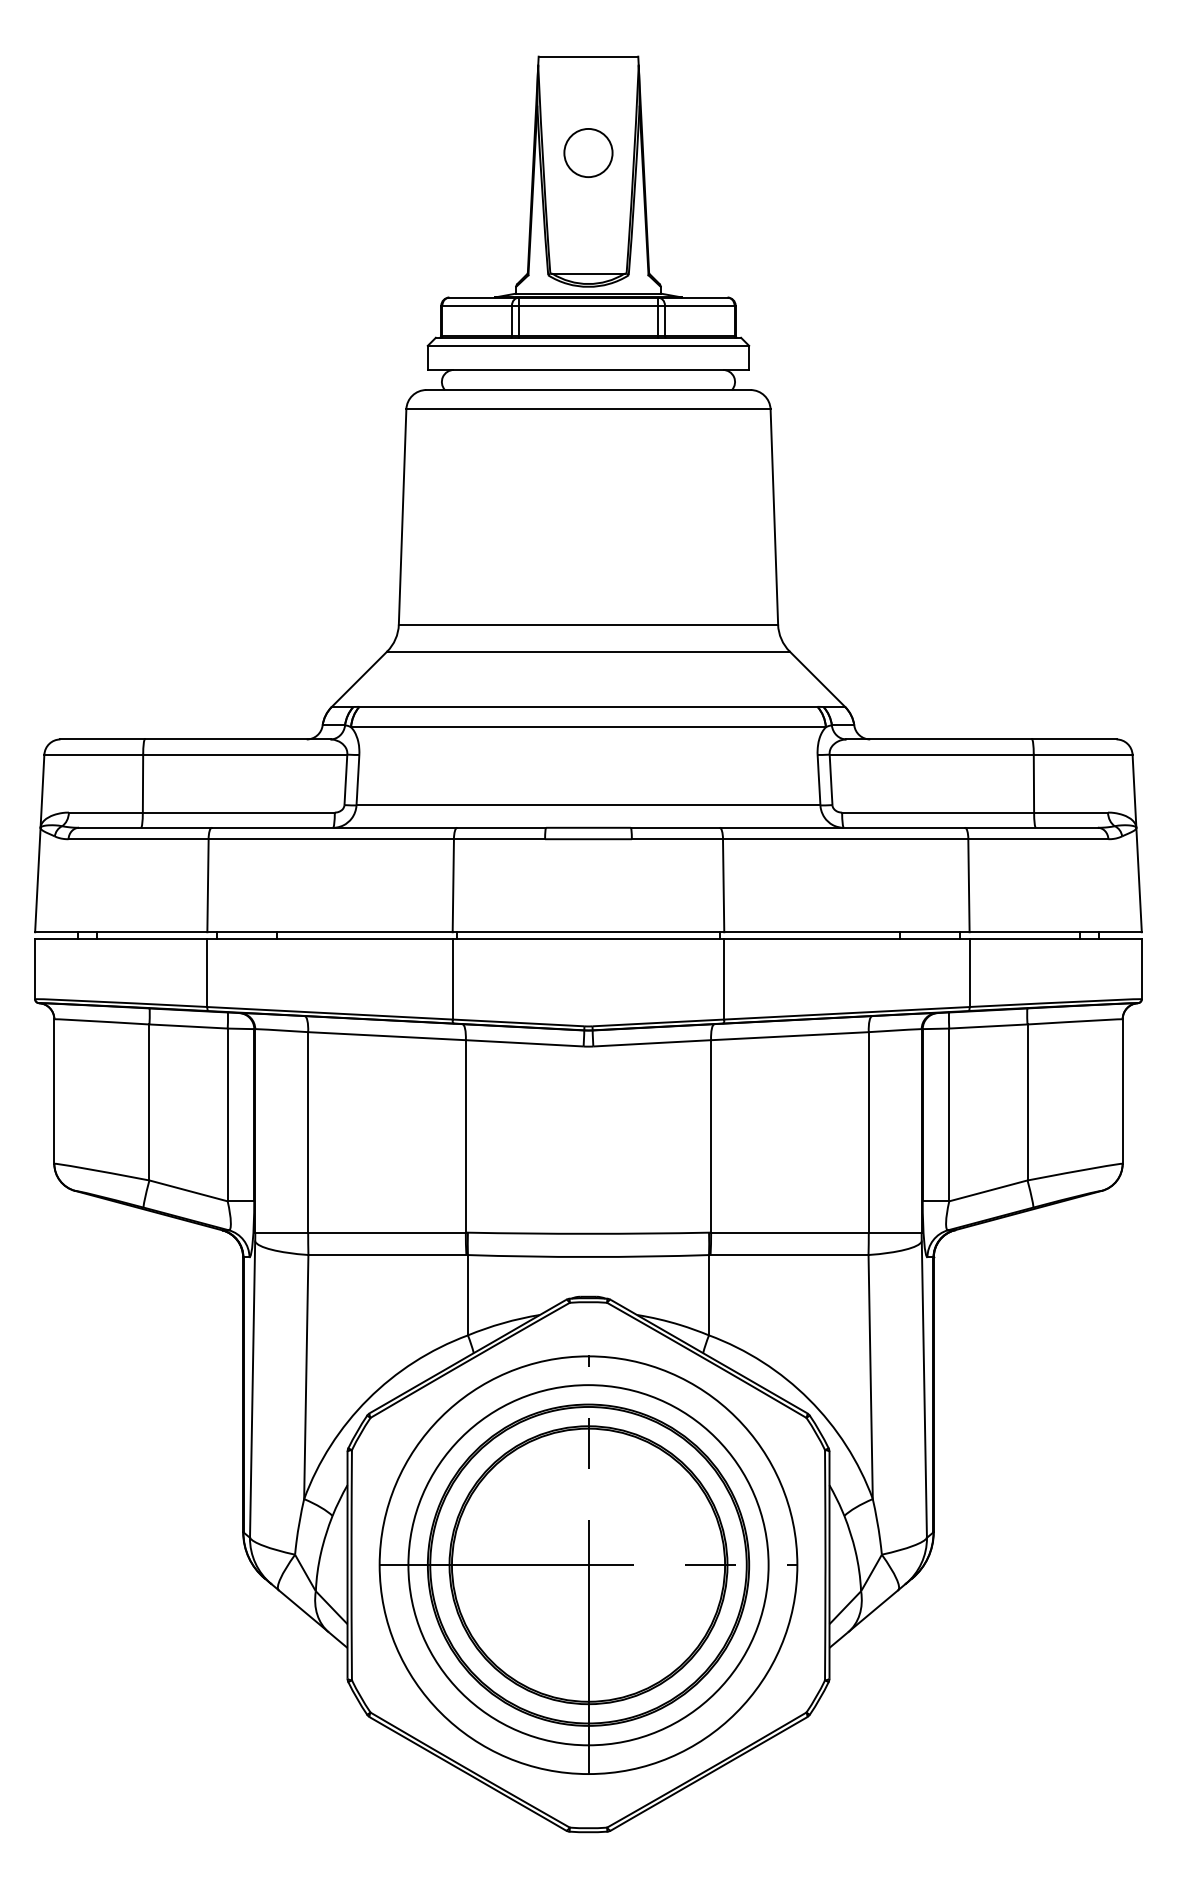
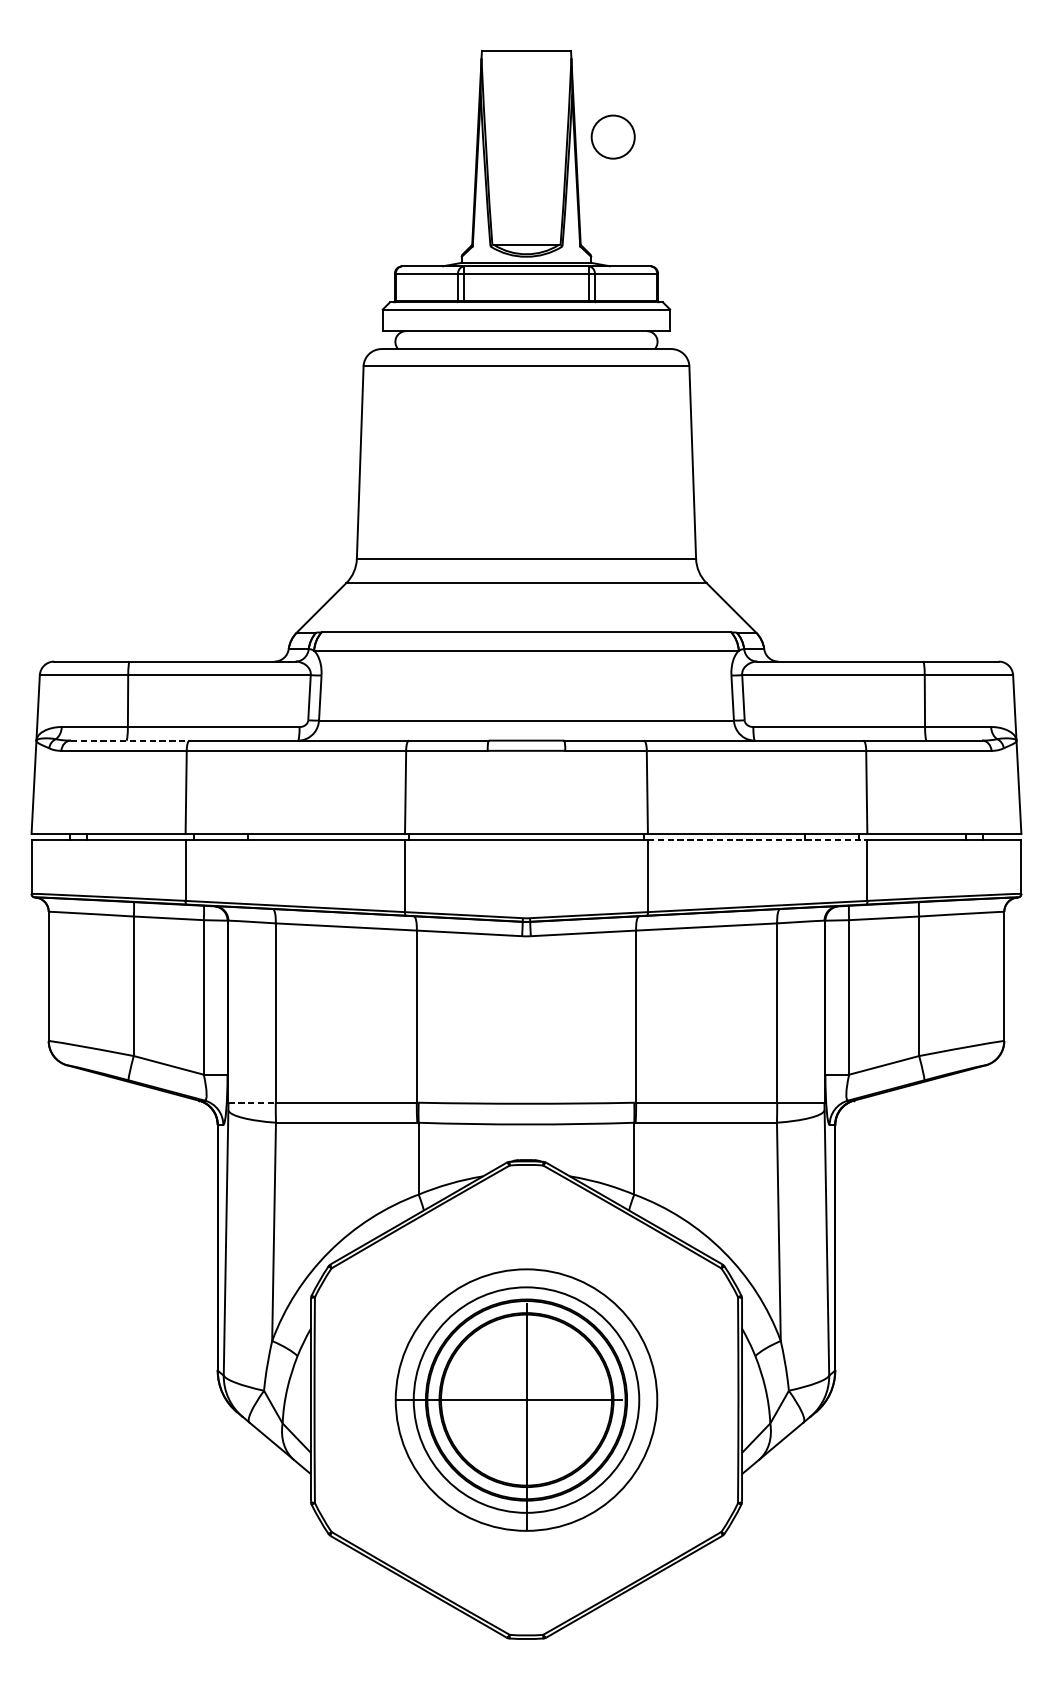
circle: (588, 152) -> (613, 136), moved
line: (145, 827) -> (130, 740), solid -> dashed
line: (846, 938) -> (757, 839), solid -> dashed
line: (282, 1232) -> (252, 1102), solid -> dashed
part: (588, 1564) -> (526, 1399), size x0.7

